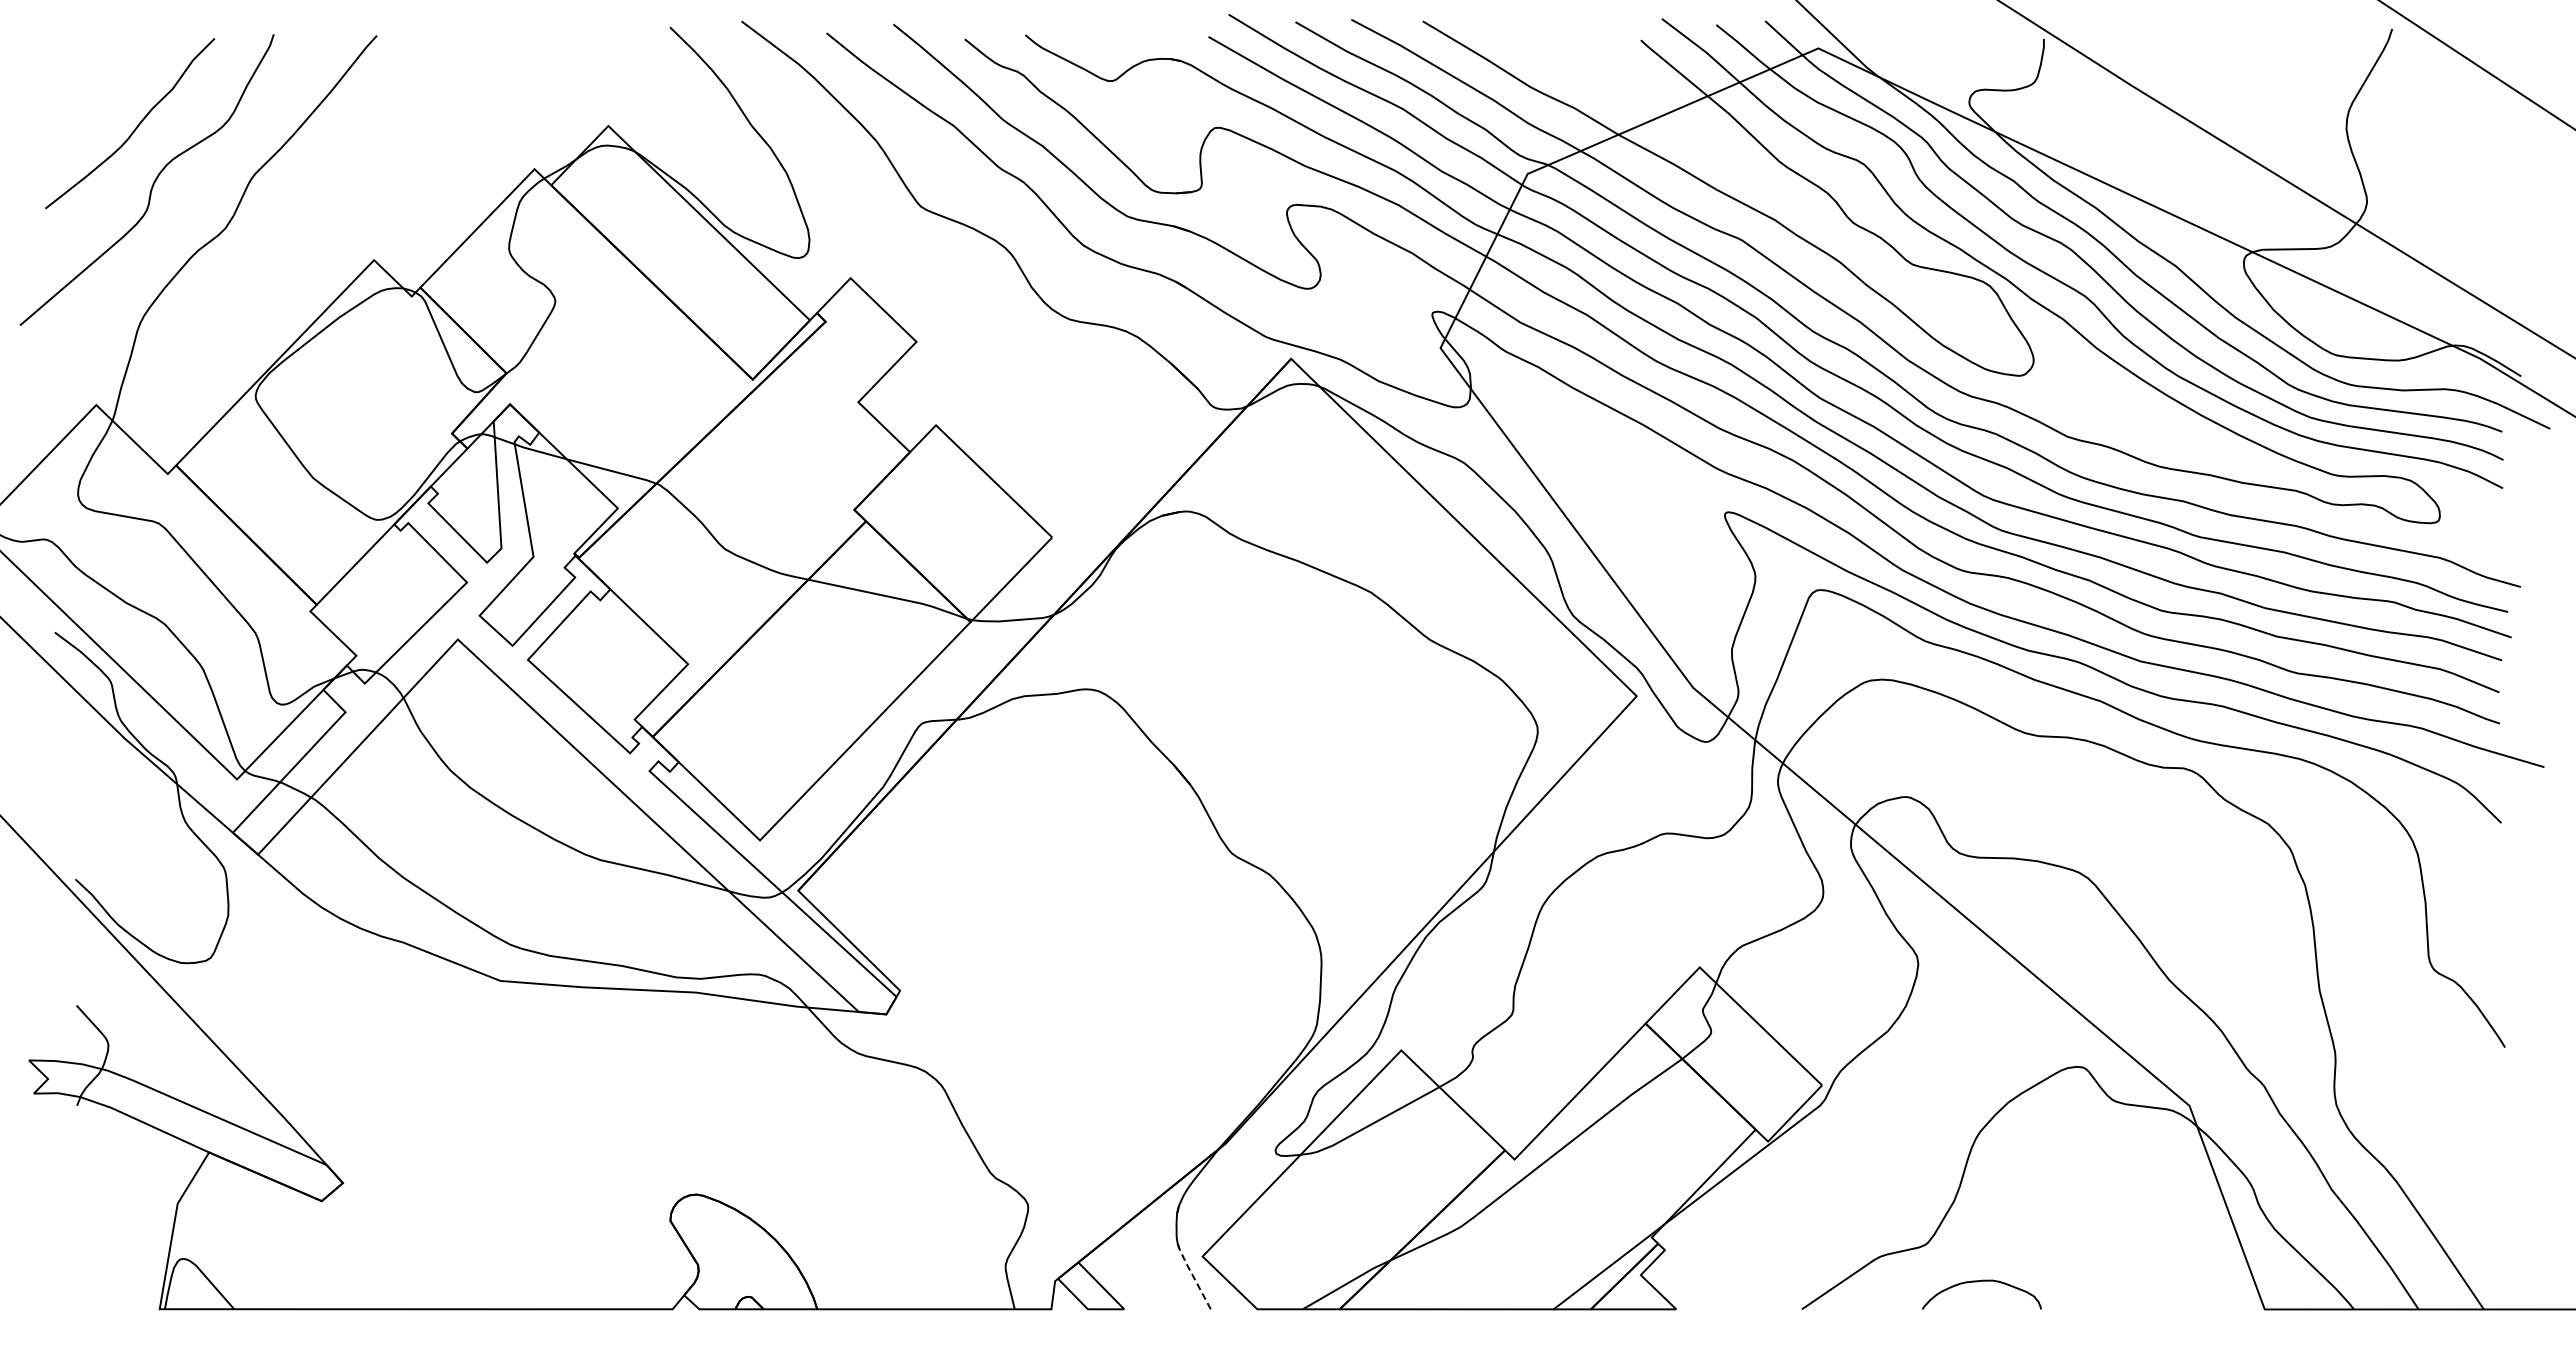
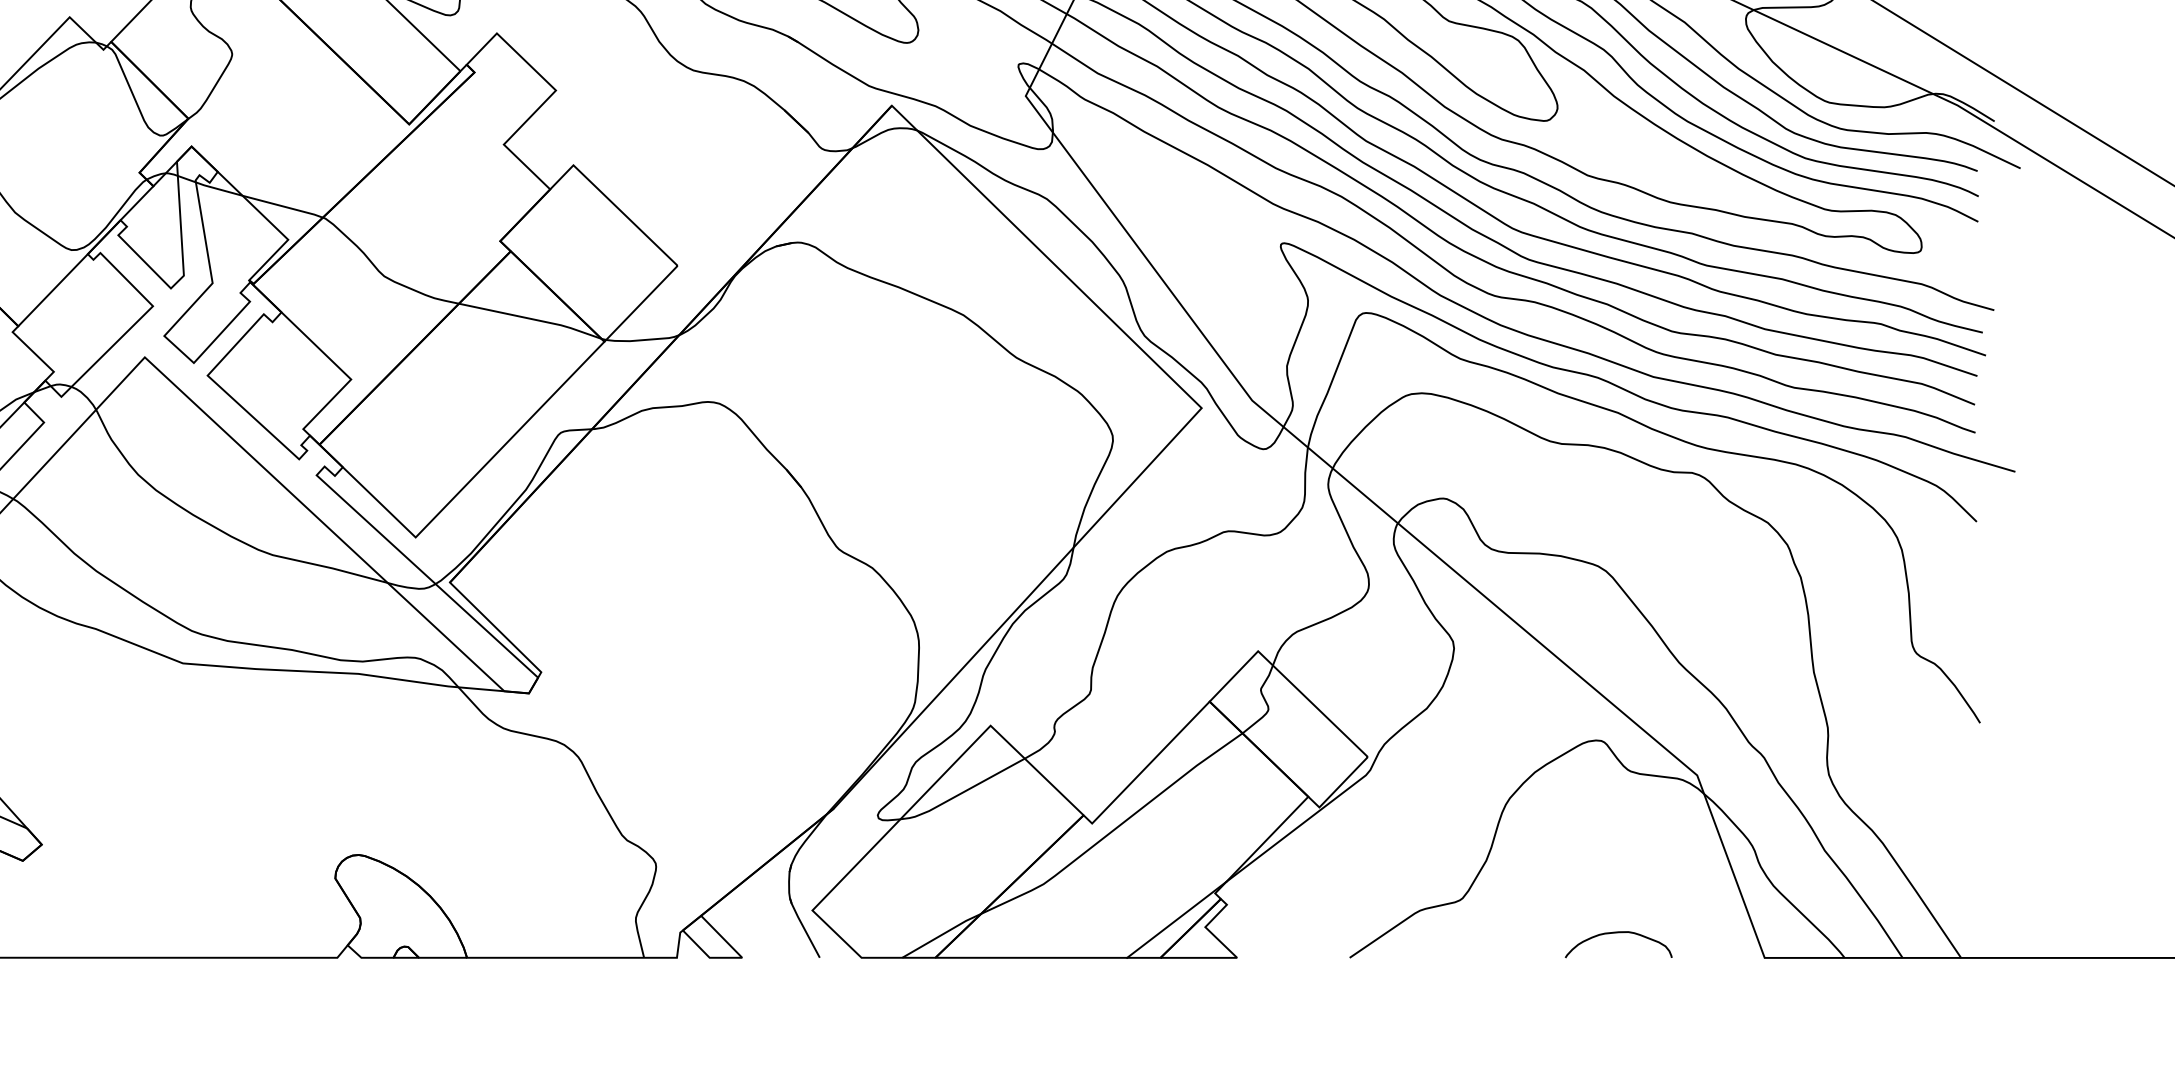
line: (1192, 1275) -> (803, 927), dashed -> solid
curve: (1977, 1282) -> (1614, 933), moved

